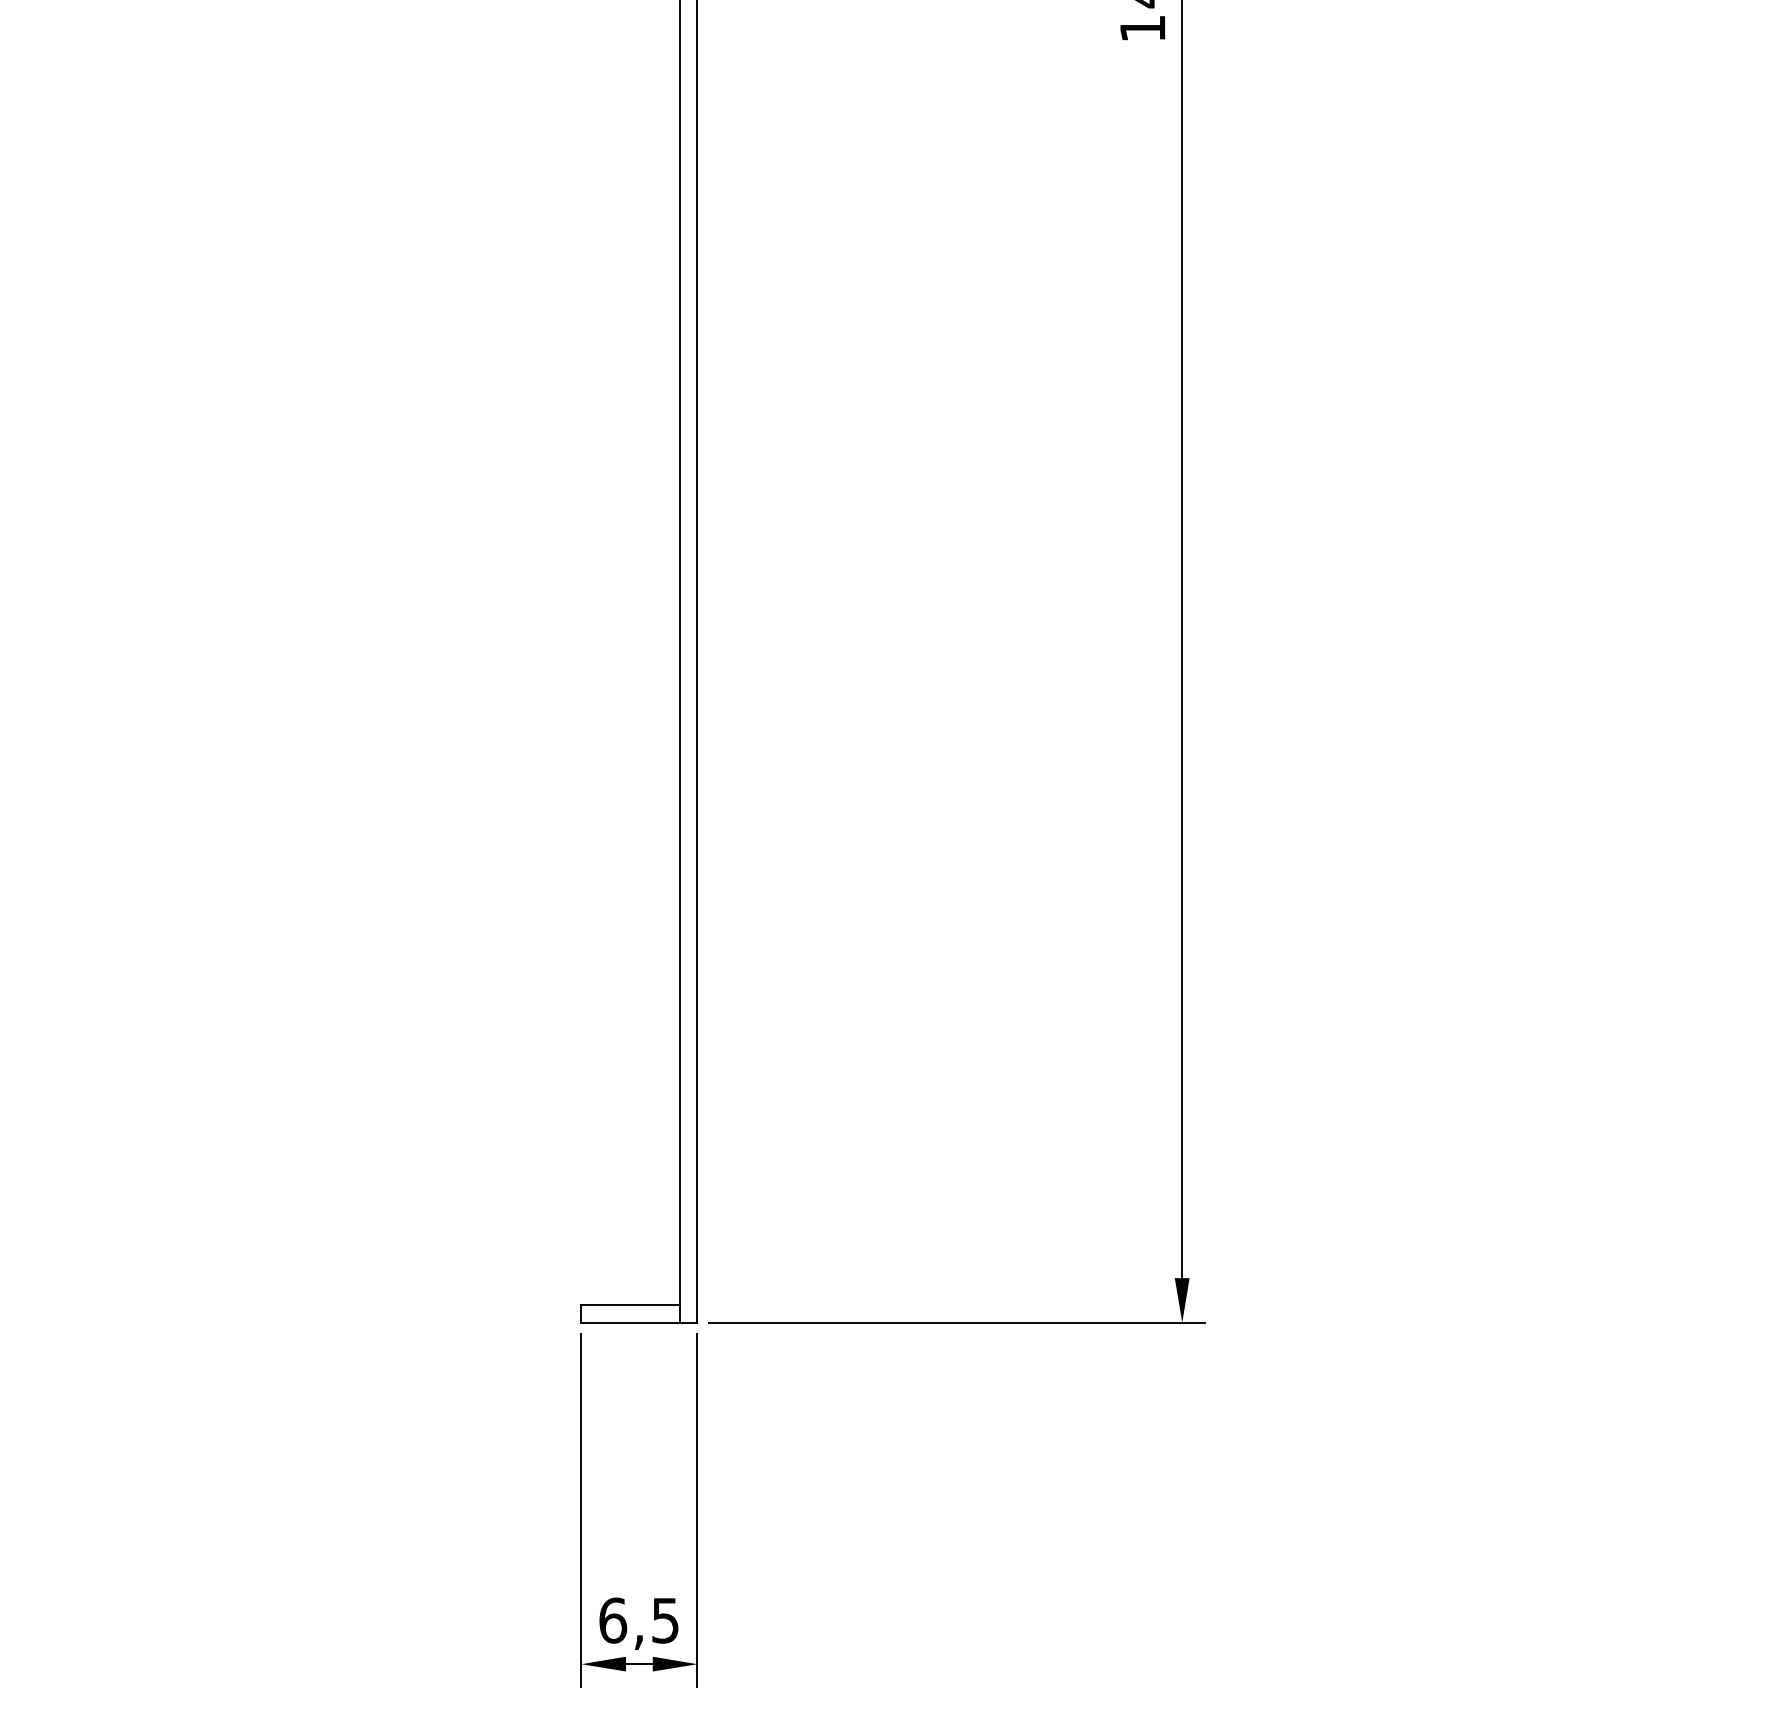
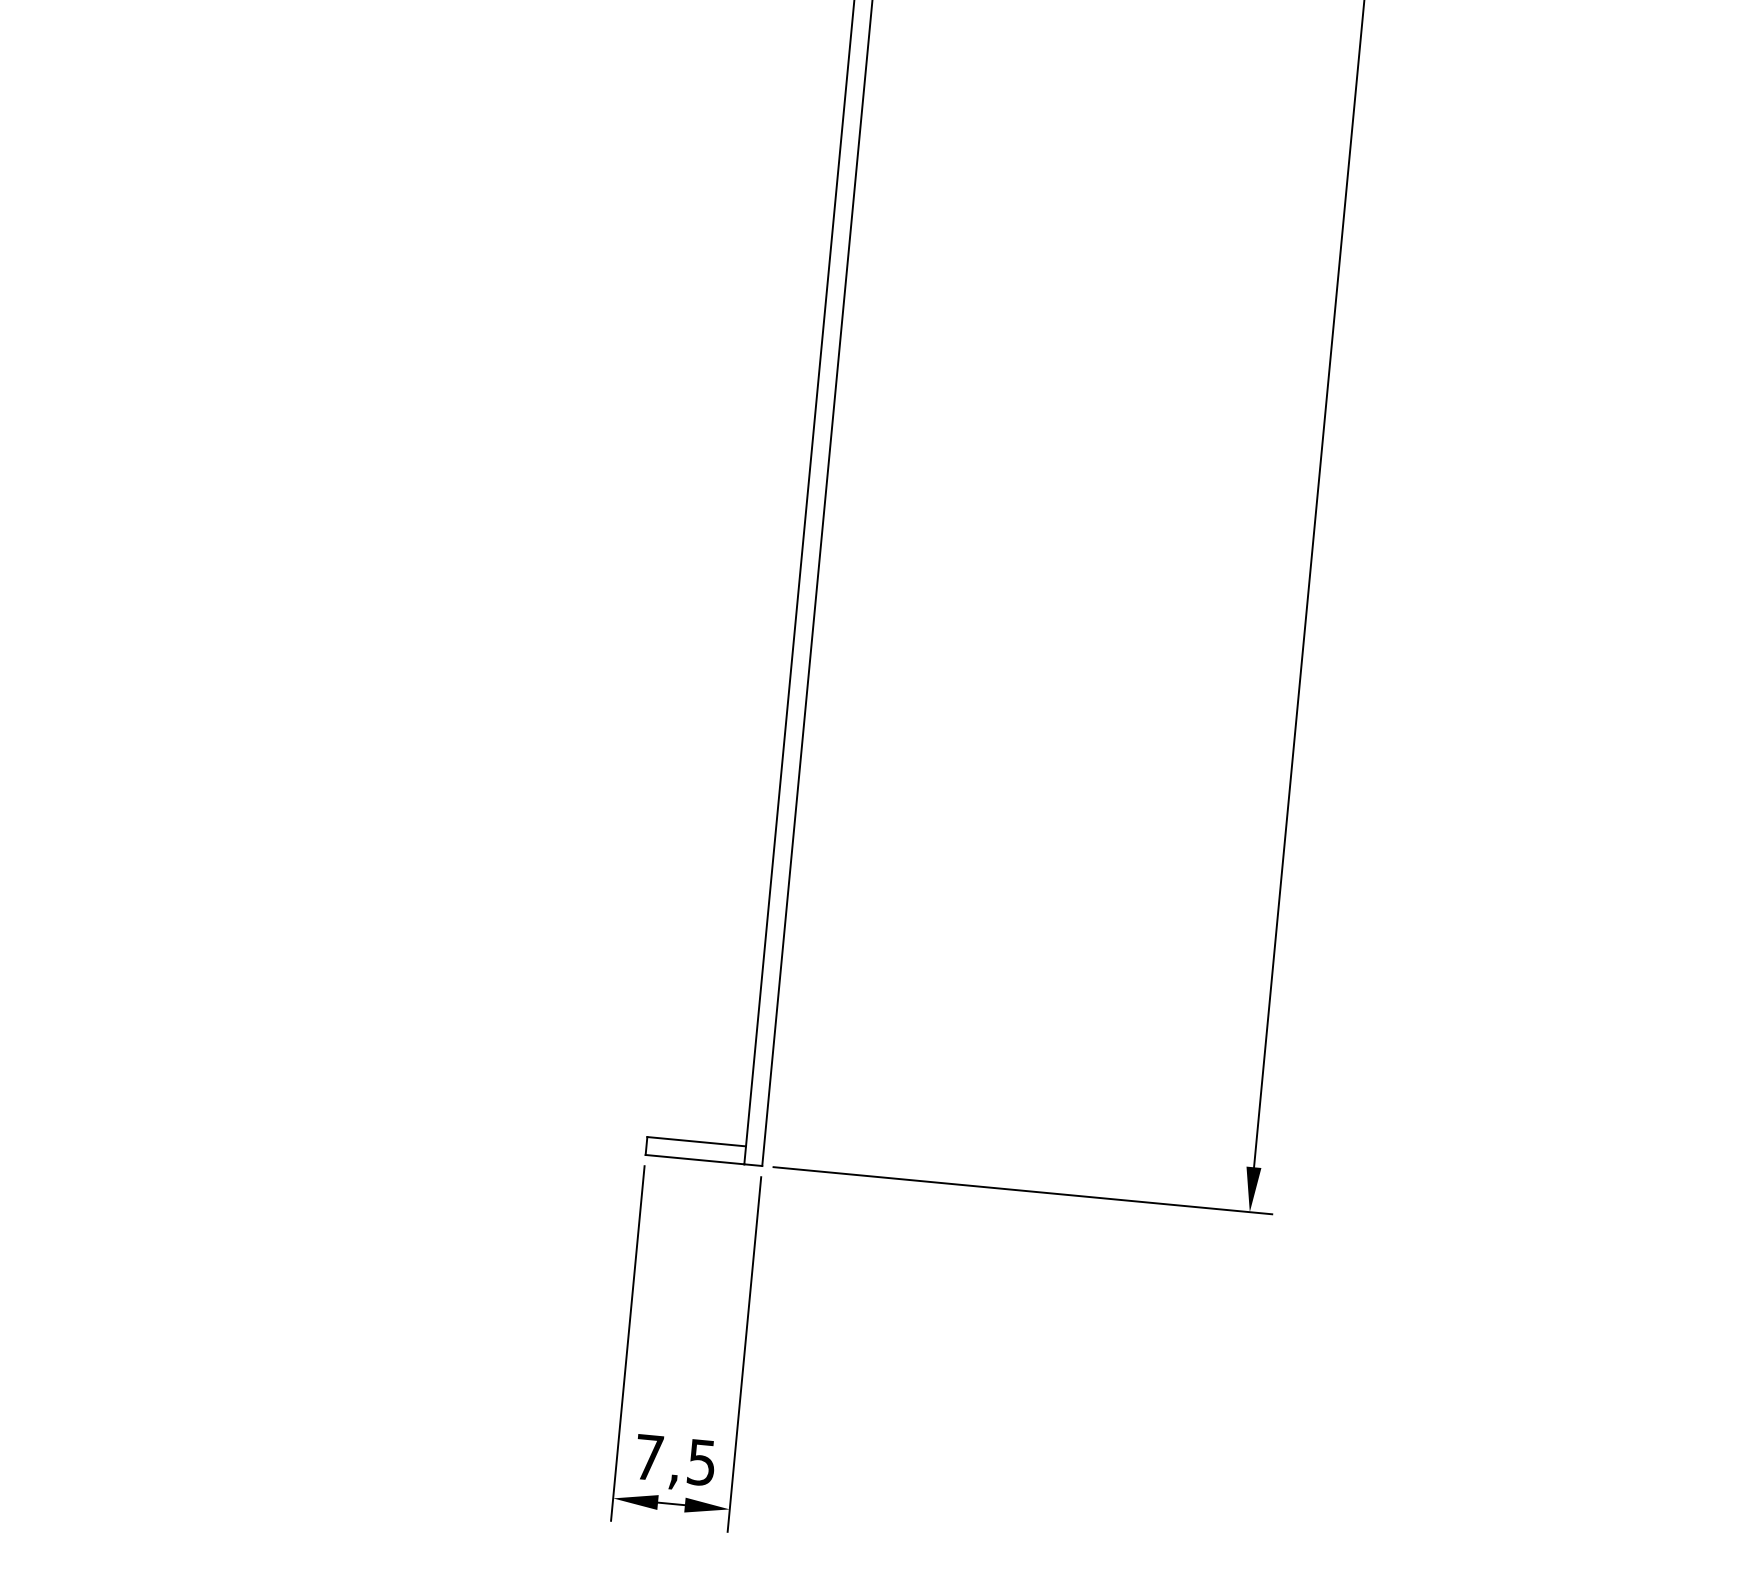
text: (613, 1620) -> (649, 1457), 6,5 -> 7,5

